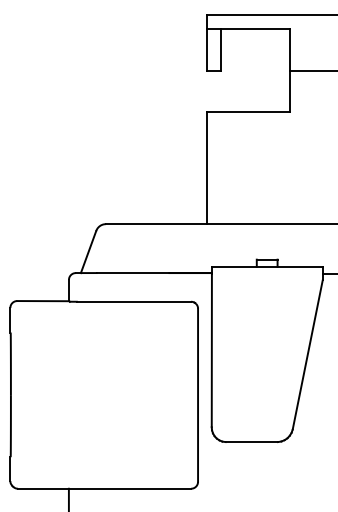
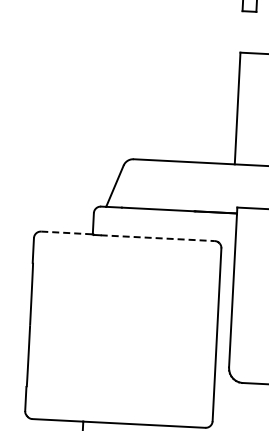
line: (43, 301) -> (67, 233), solid -> dashed
line: (134, 301) -> (158, 237), solid -> dashed

